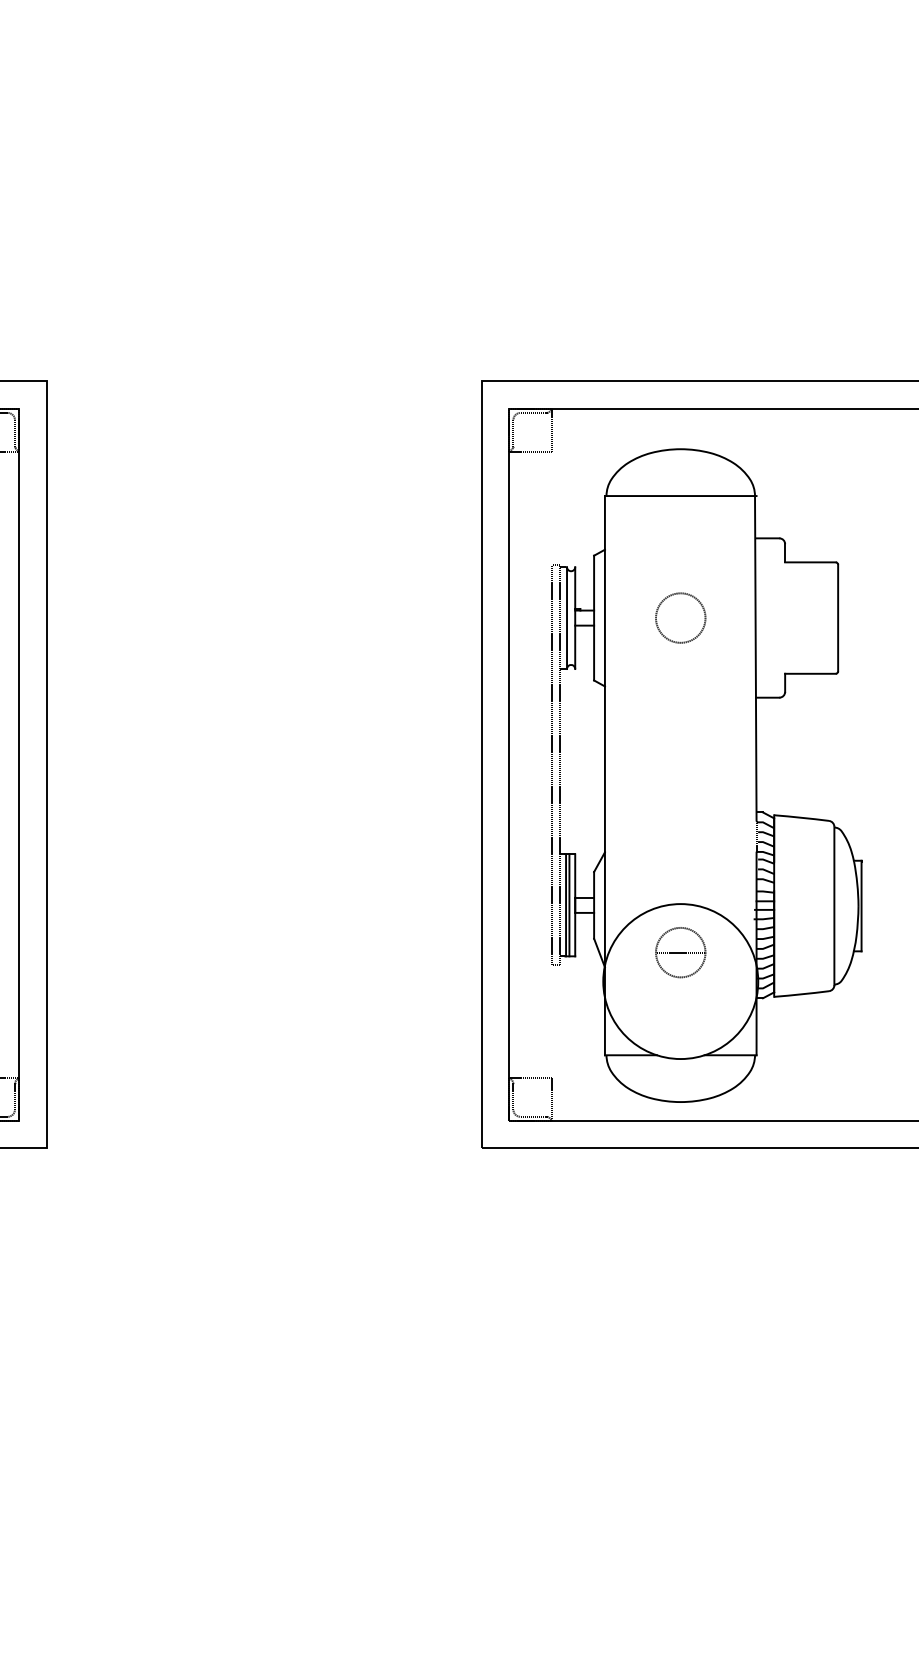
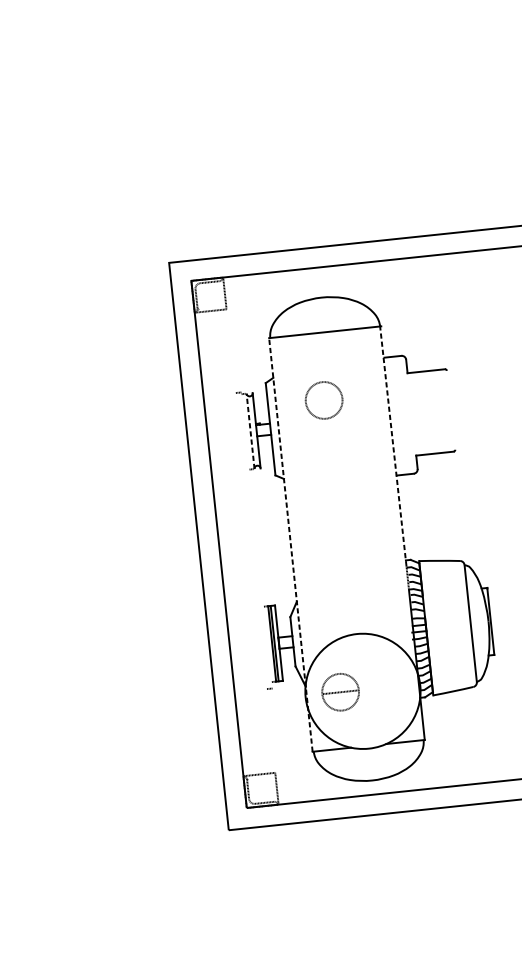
circle: (680, 617) -> (323, 400), moved
line: (838, 617) -> (451, 409), removed
line: (567, 618) -> (250, 431), solid -> dashed
line: (755, 657) -> (393, 445), solid -> dashed
line: (552, 764) -> (251, 540), removed
line: (560, 764) -> (257, 540), removed
line: (604, 775) -> (290, 544), solid -> dashed
part: (680, 952) -> (340, 692), moved

